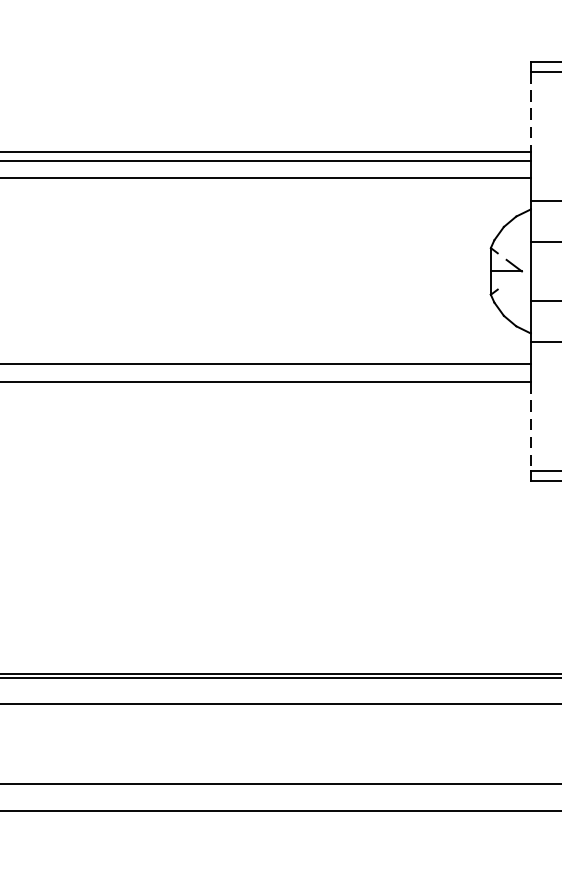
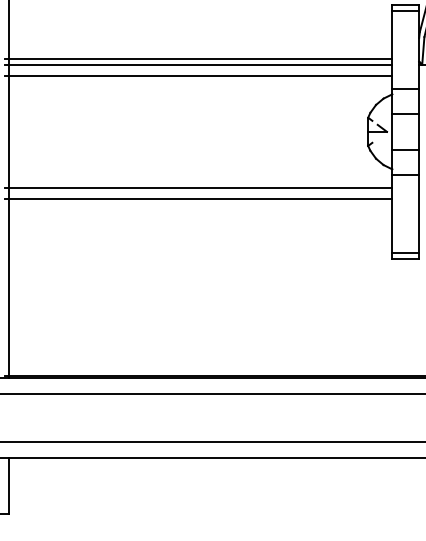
line: (531, 112) -> (392, 35), dashed -> solid
line: (531, 426) -> (392, 225), dashed -> solid

